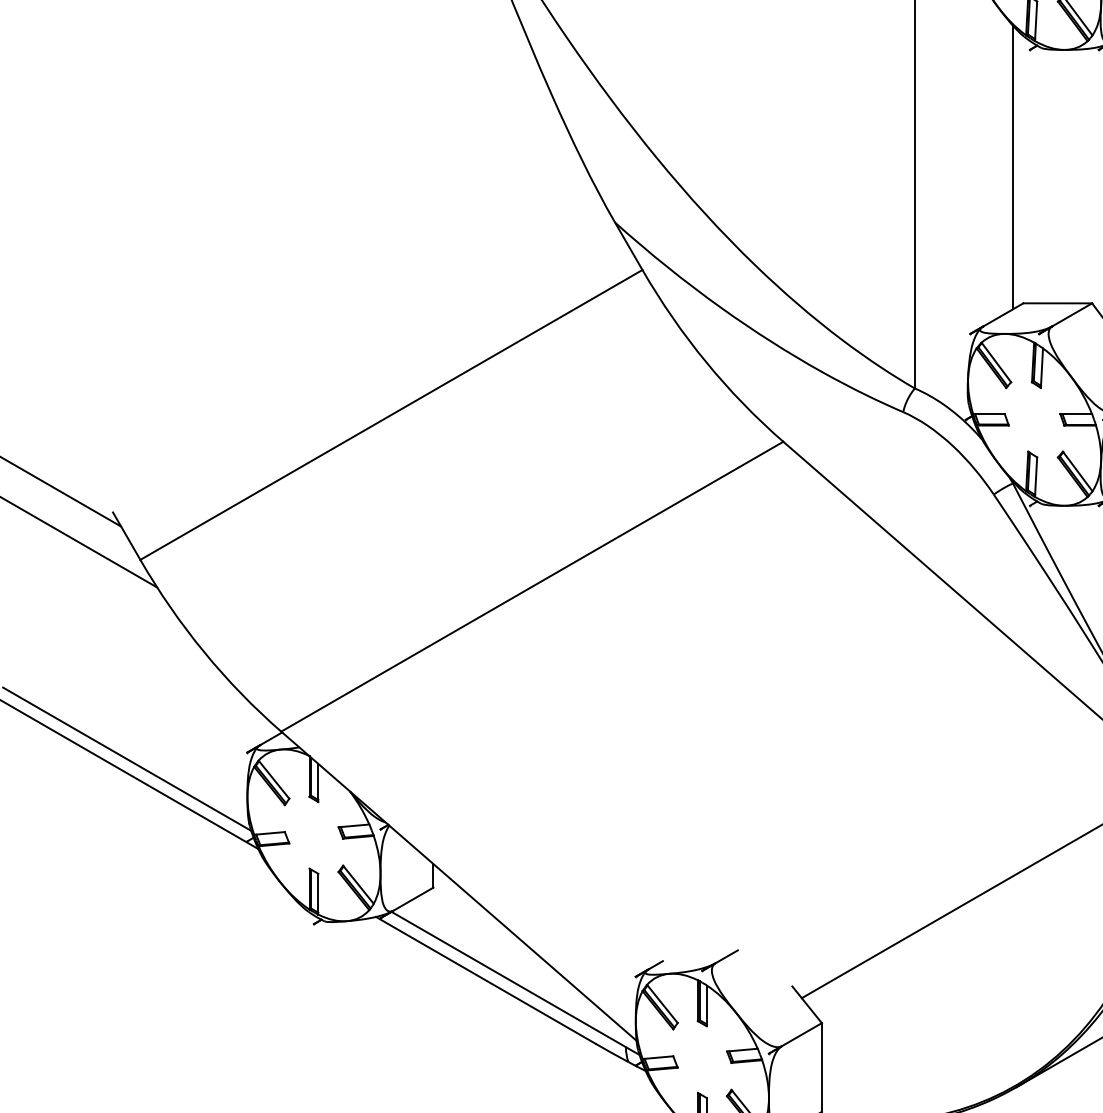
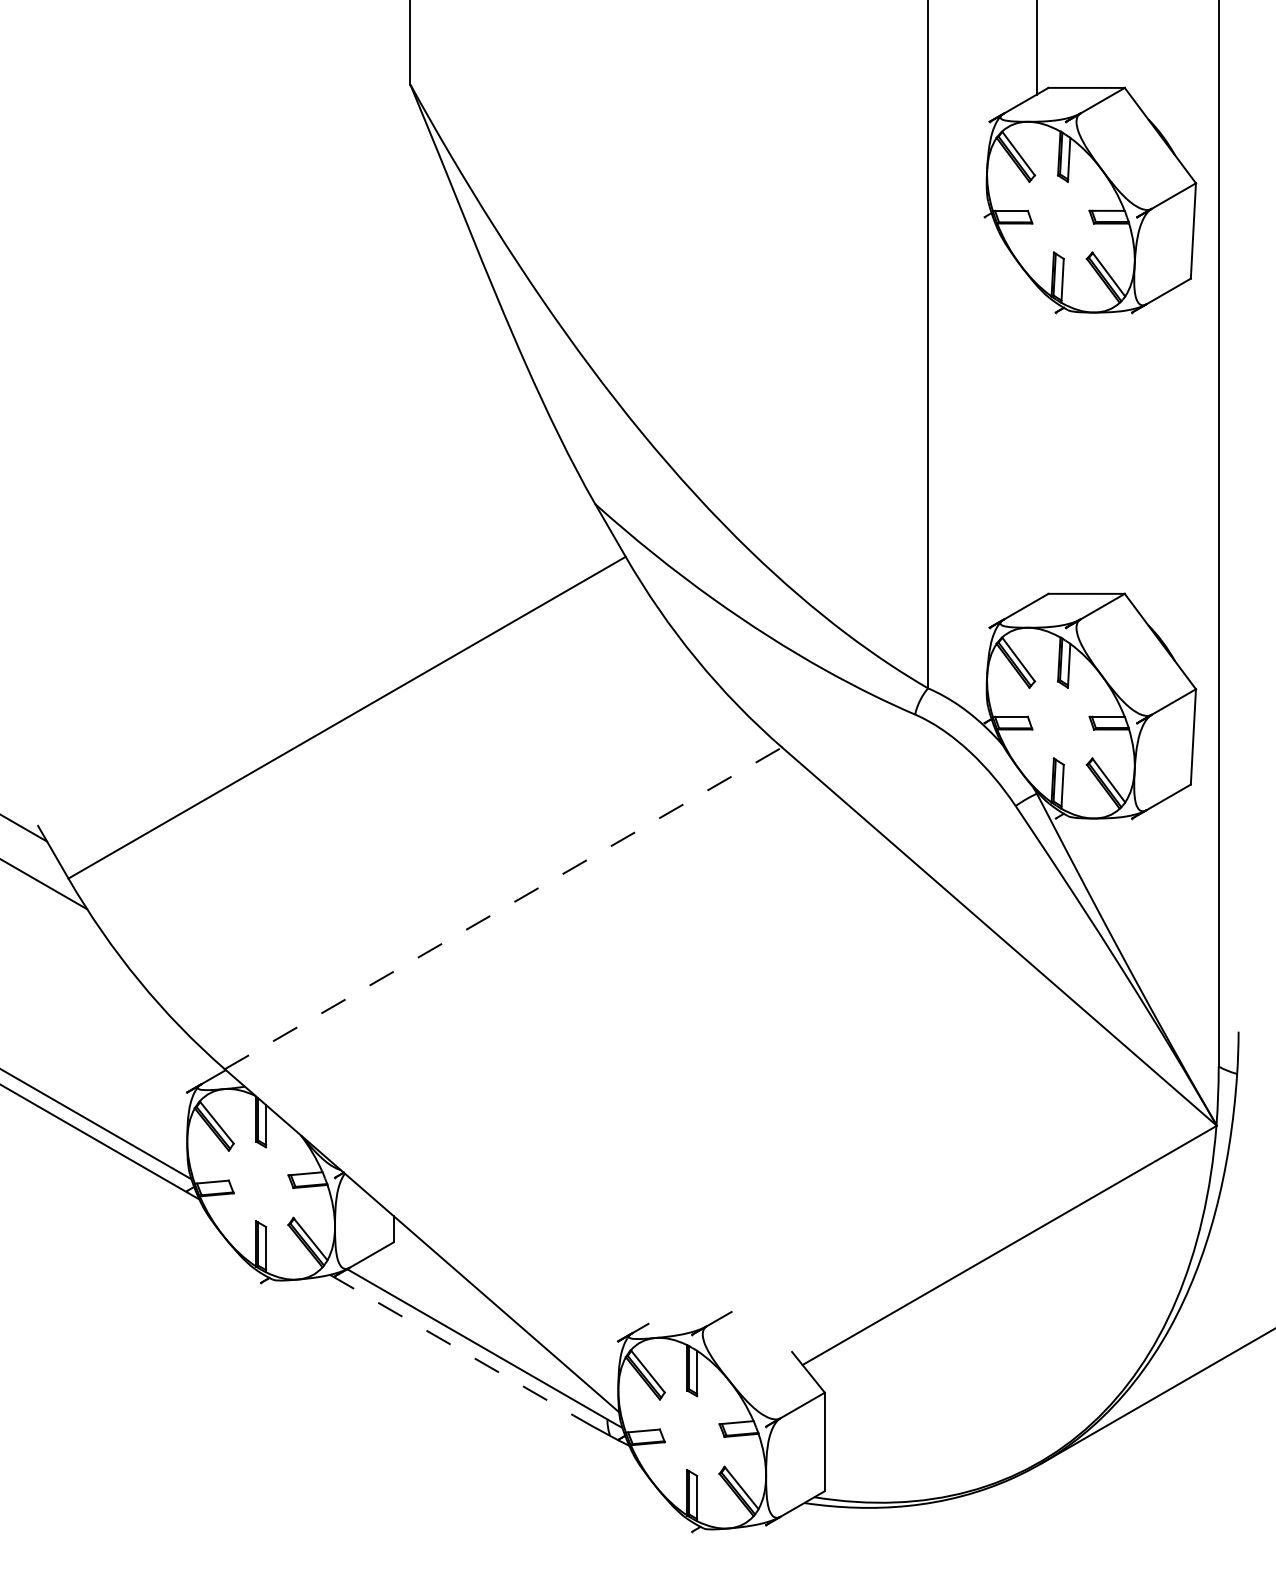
line: (1012, 166) -> (1036, 442), removed
line: (532, 586) -> (503, 908), solid -> dashed
line: (485, 980) -> (451, 1345), solid -> dashed

